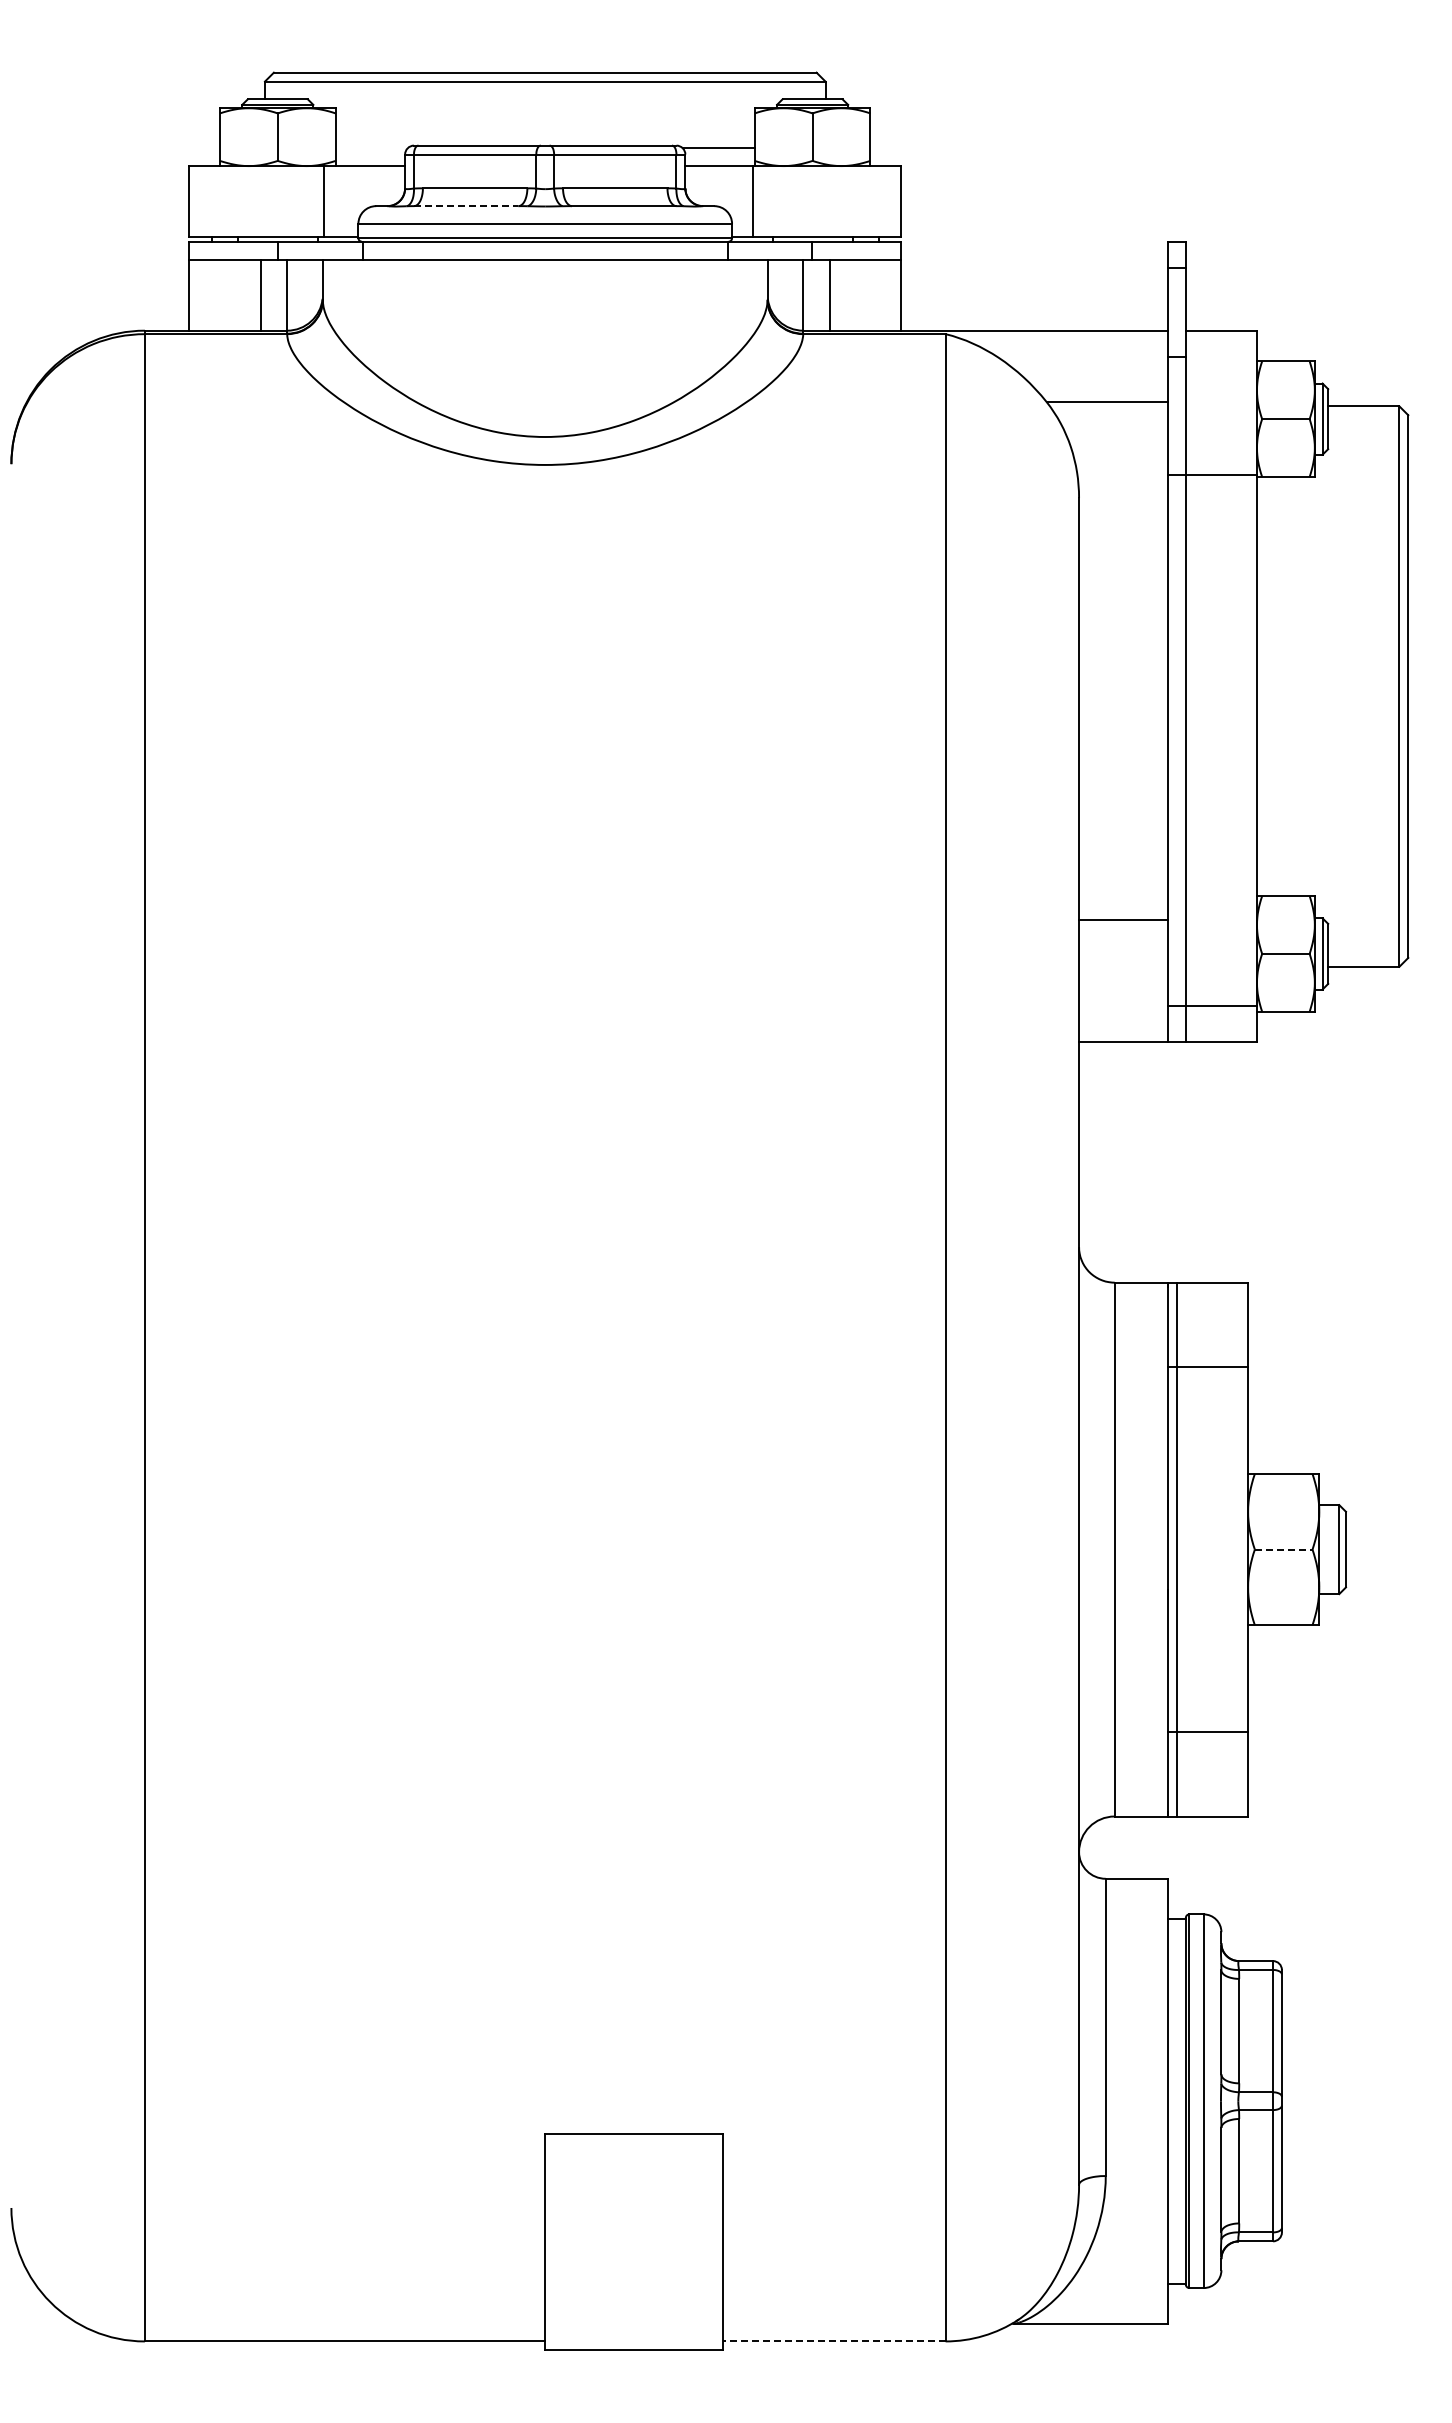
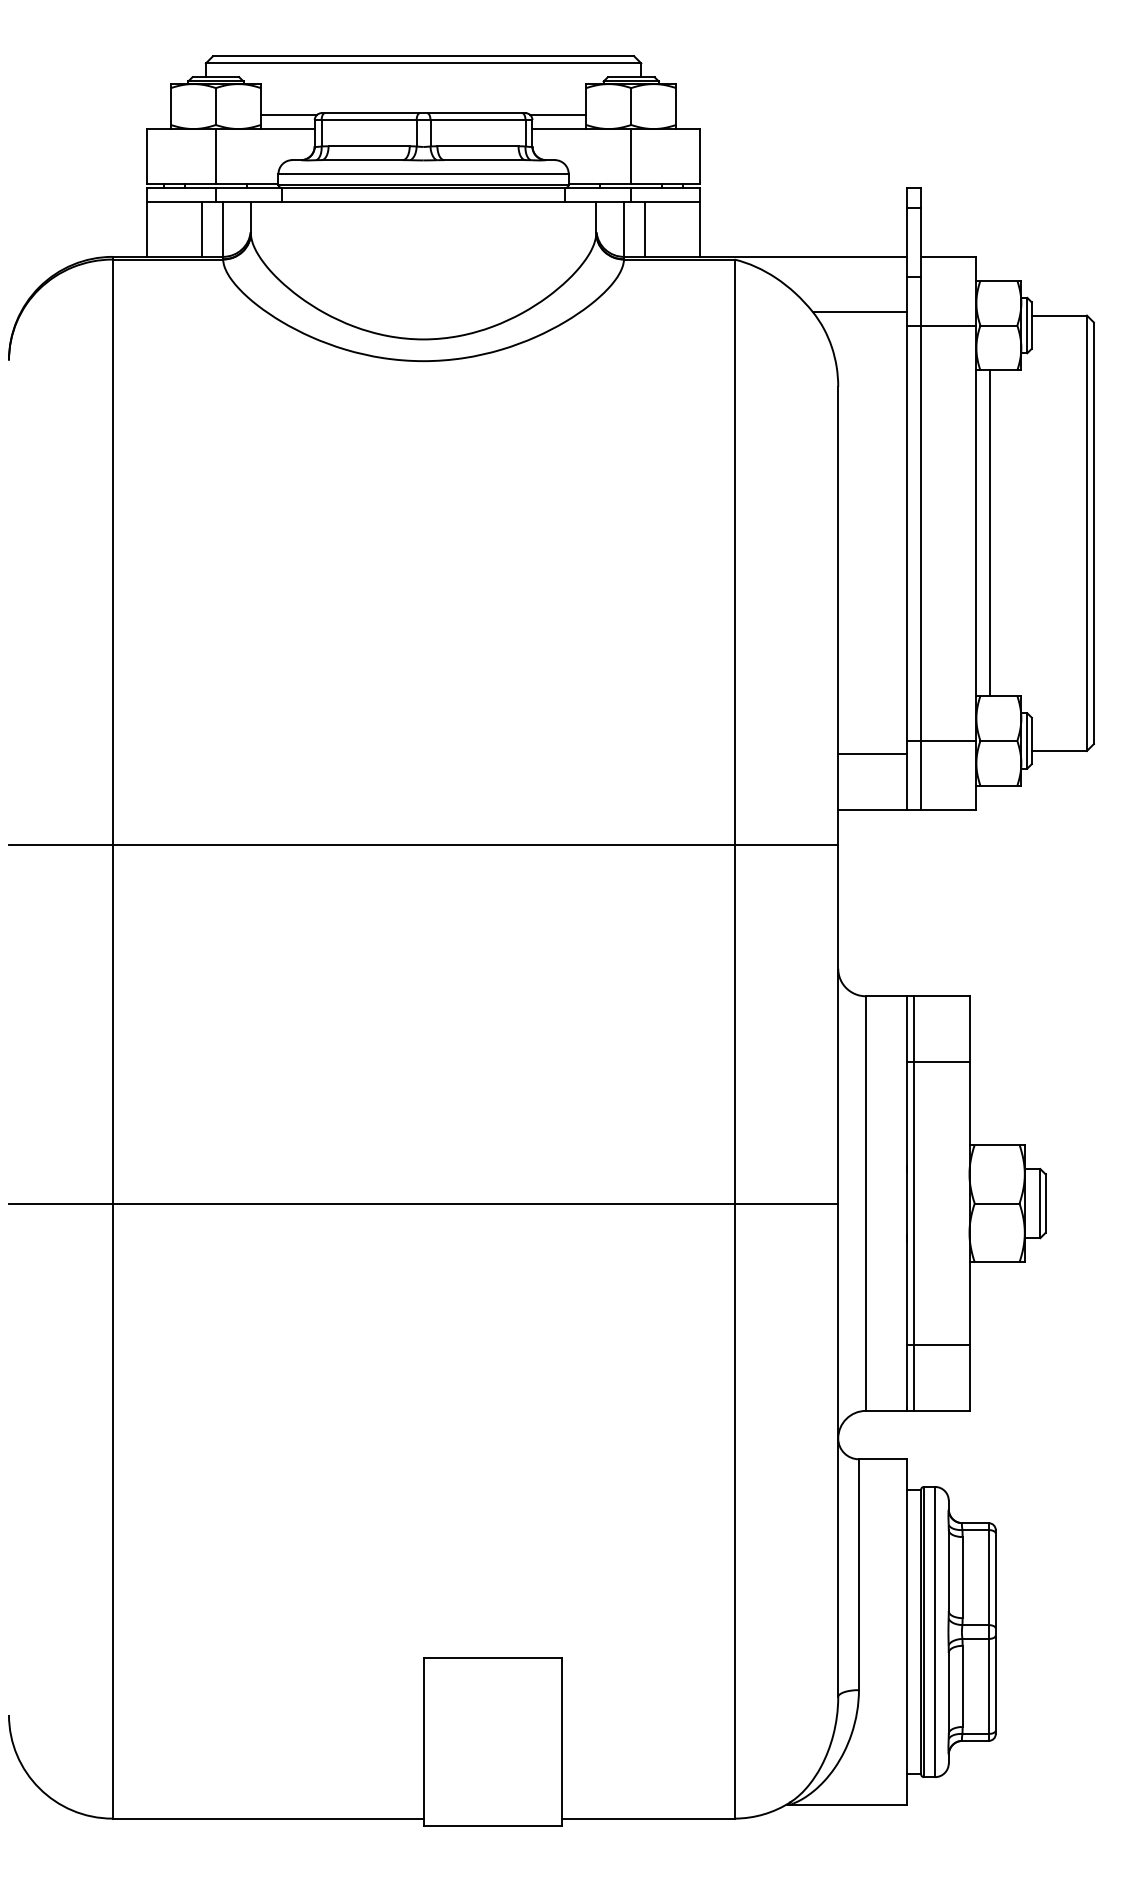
line: (371, 148) -> (288, 115), added
line: (324, 201) -> (216, 156), moved
line: (753, 201) -> (631, 156), moved
line: (466, 206) -> (362, 160), dashed -> solid
line: (1212, 474) -> (941, 325), moved
line: (1274, 686) -> (990, 533), added
line: (1123, 920) -> (872, 754), moved
line: (1212, 1006) -> (941, 740), moved
line: (545, 1087) -> (423, 844), added
line: (545, 1549) -> (423, 1203), added
line: (1283, 1549) -> (997, 1203), dashed -> solid
line: (833, 2341) -> (647, 1818), dashed -> solid

